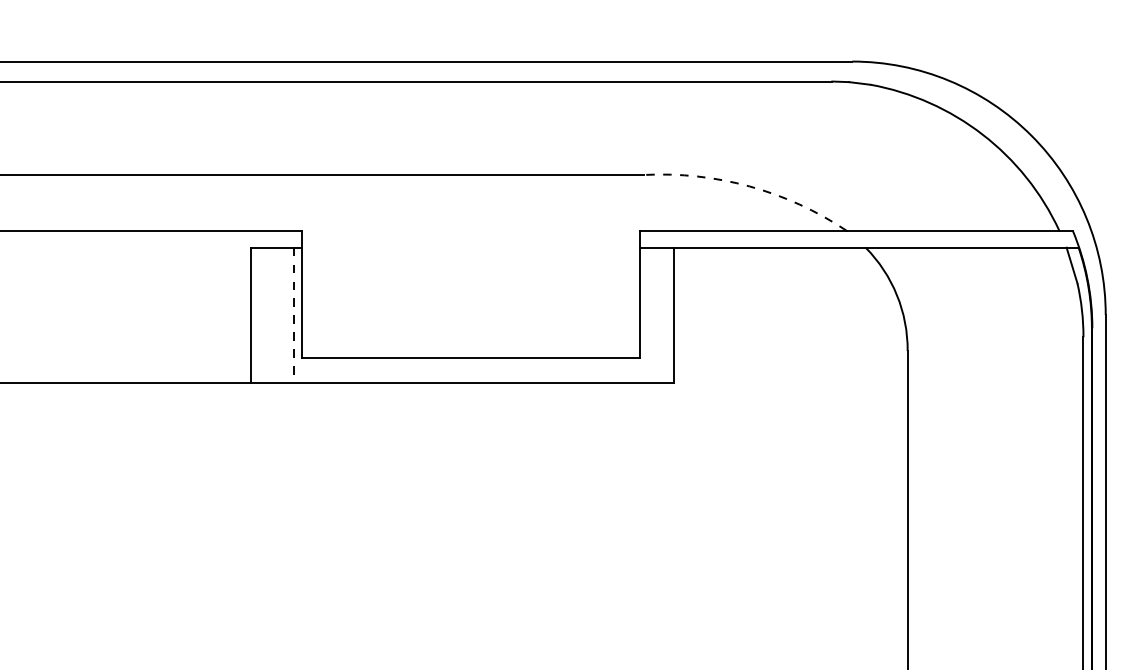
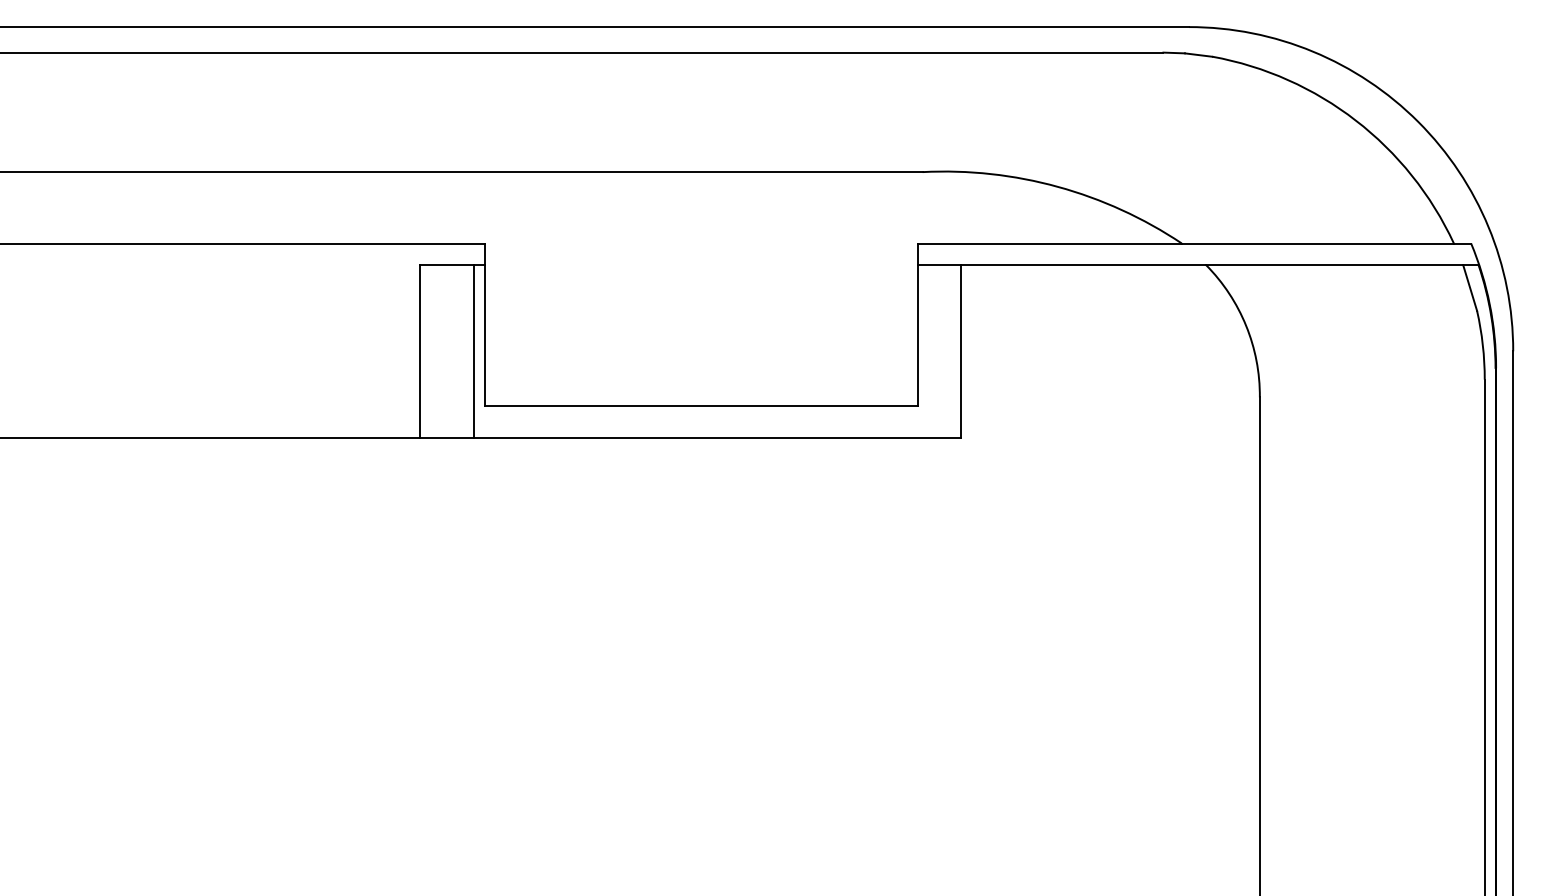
arc: (749, 186) -> (1057, 186), dashed -> solid
line: (293, 315) -> (474, 351), dashed -> solid

